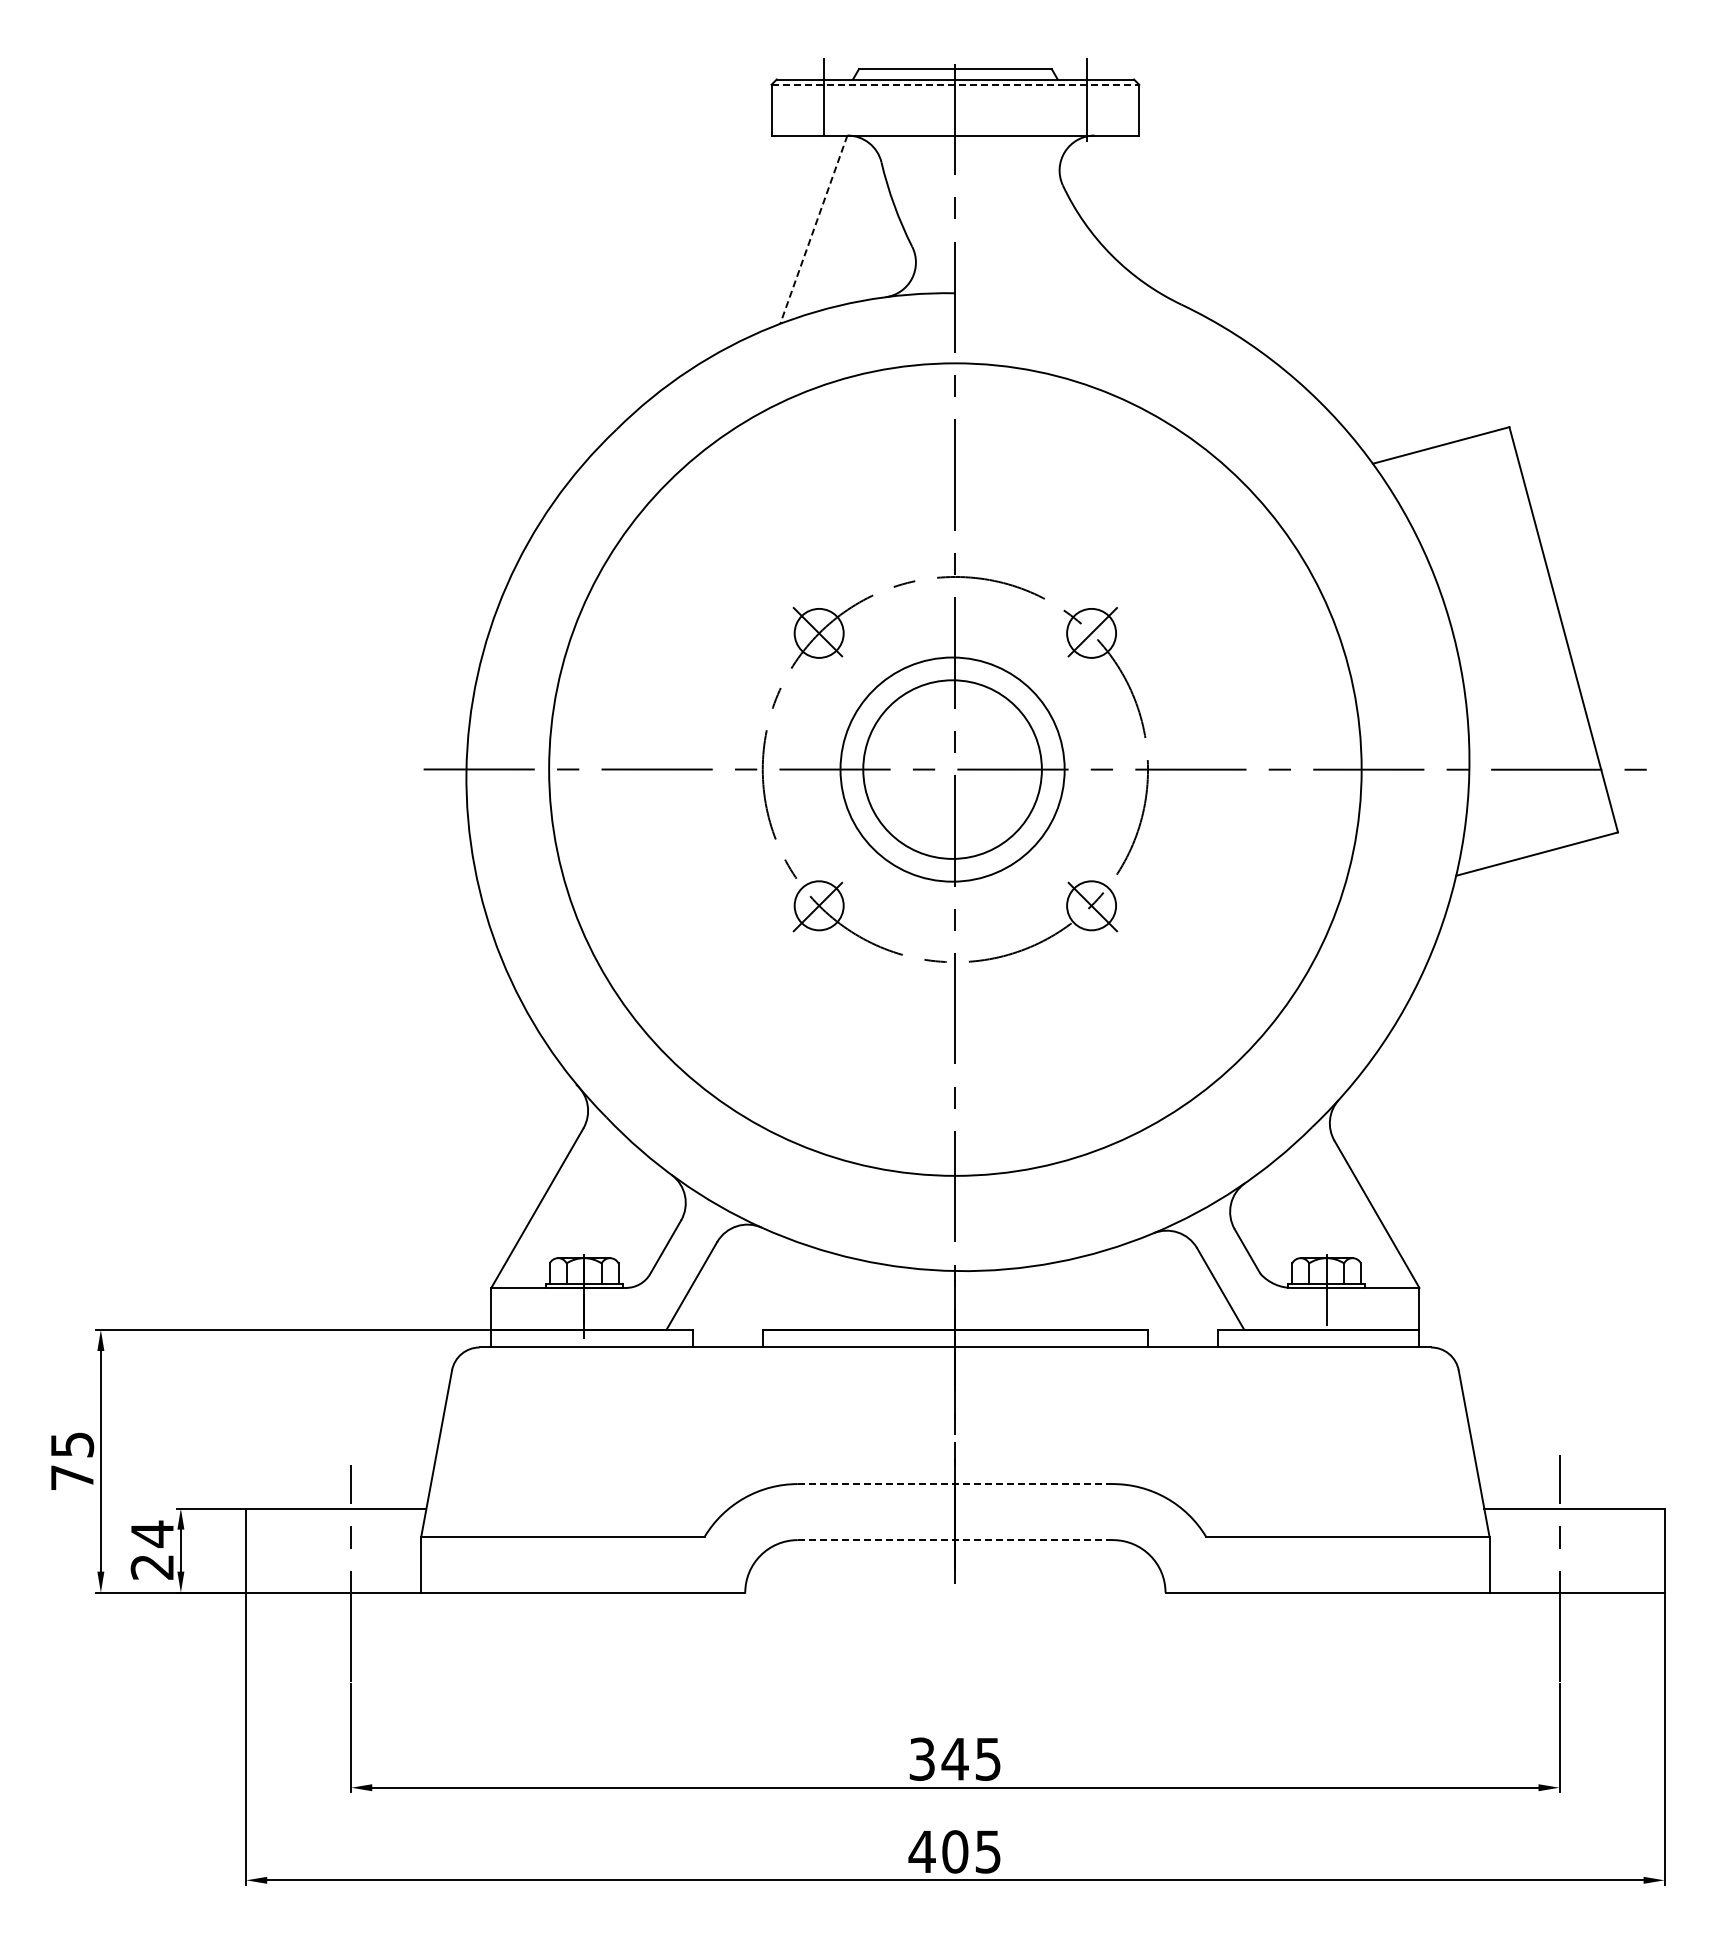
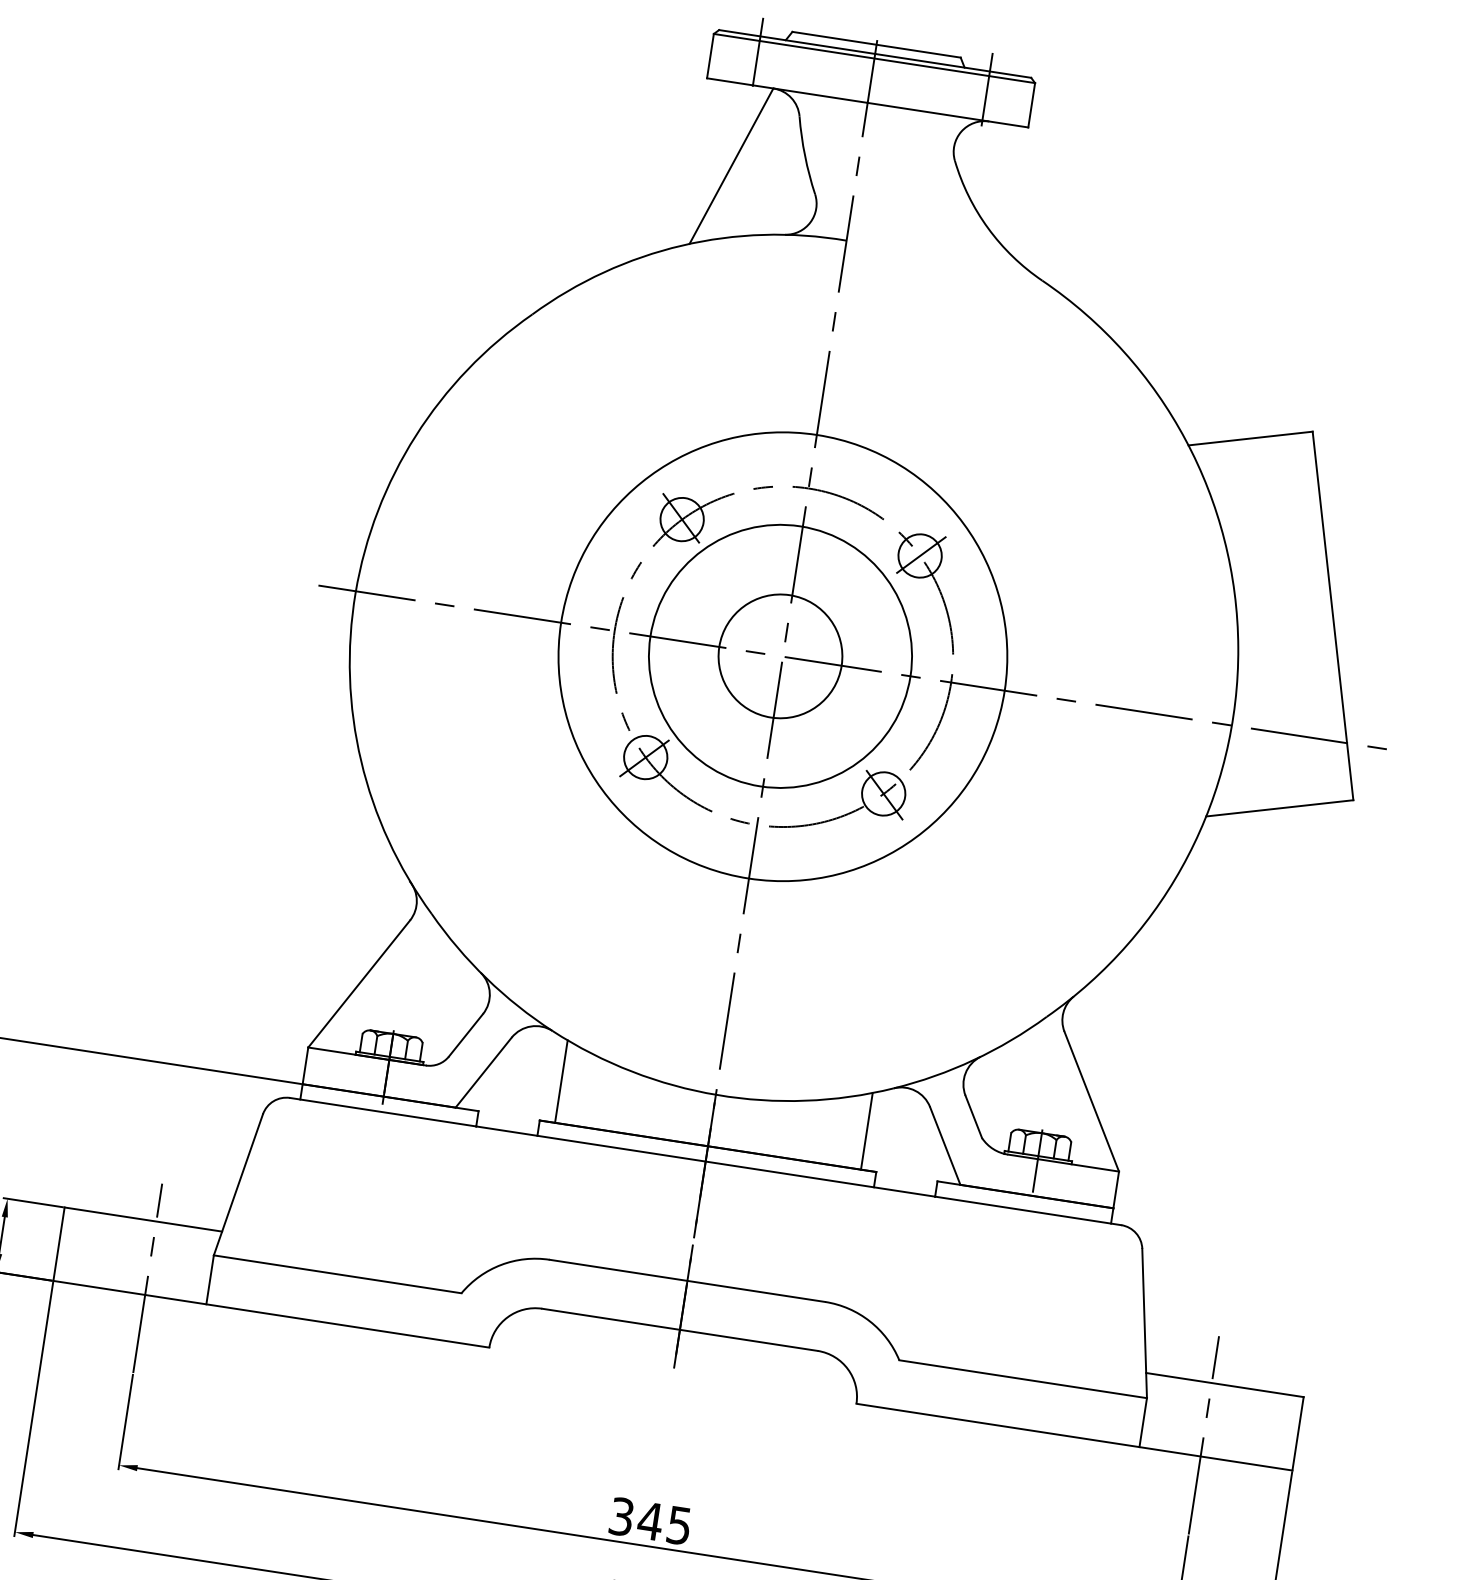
line: (955, 84) -> (874, 58), dashed -> solid
line: (813, 229) -> (731, 165), dashed -> solid
circle: (952, 769) -> (780, 656), size x0.62
circle: (952, 769) -> (780, 656), size x1.67
circle: (955, 769) -> (783, 656), size x0.62
line: (780, 1282) -> (561, 1081), added
line: (1130, 1285) -> (866, 1130), added
line: (955, 1484) -> (687, 1281), dashed -> solid
line: (955, 1540) -> (679, 1330), dashed -> solid

